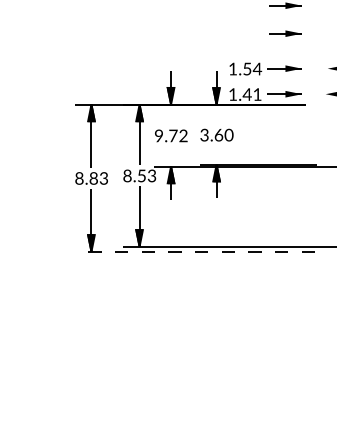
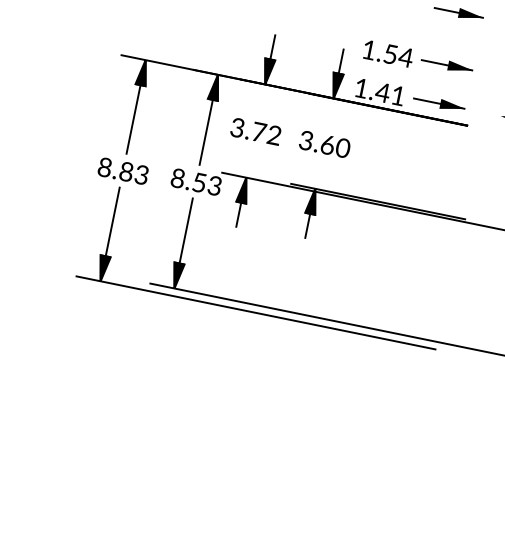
text: (158, 136) -> (236, 128), 9.72 -> 3.72
line: (194, 251) -> (255, 312), dashed -> solid

